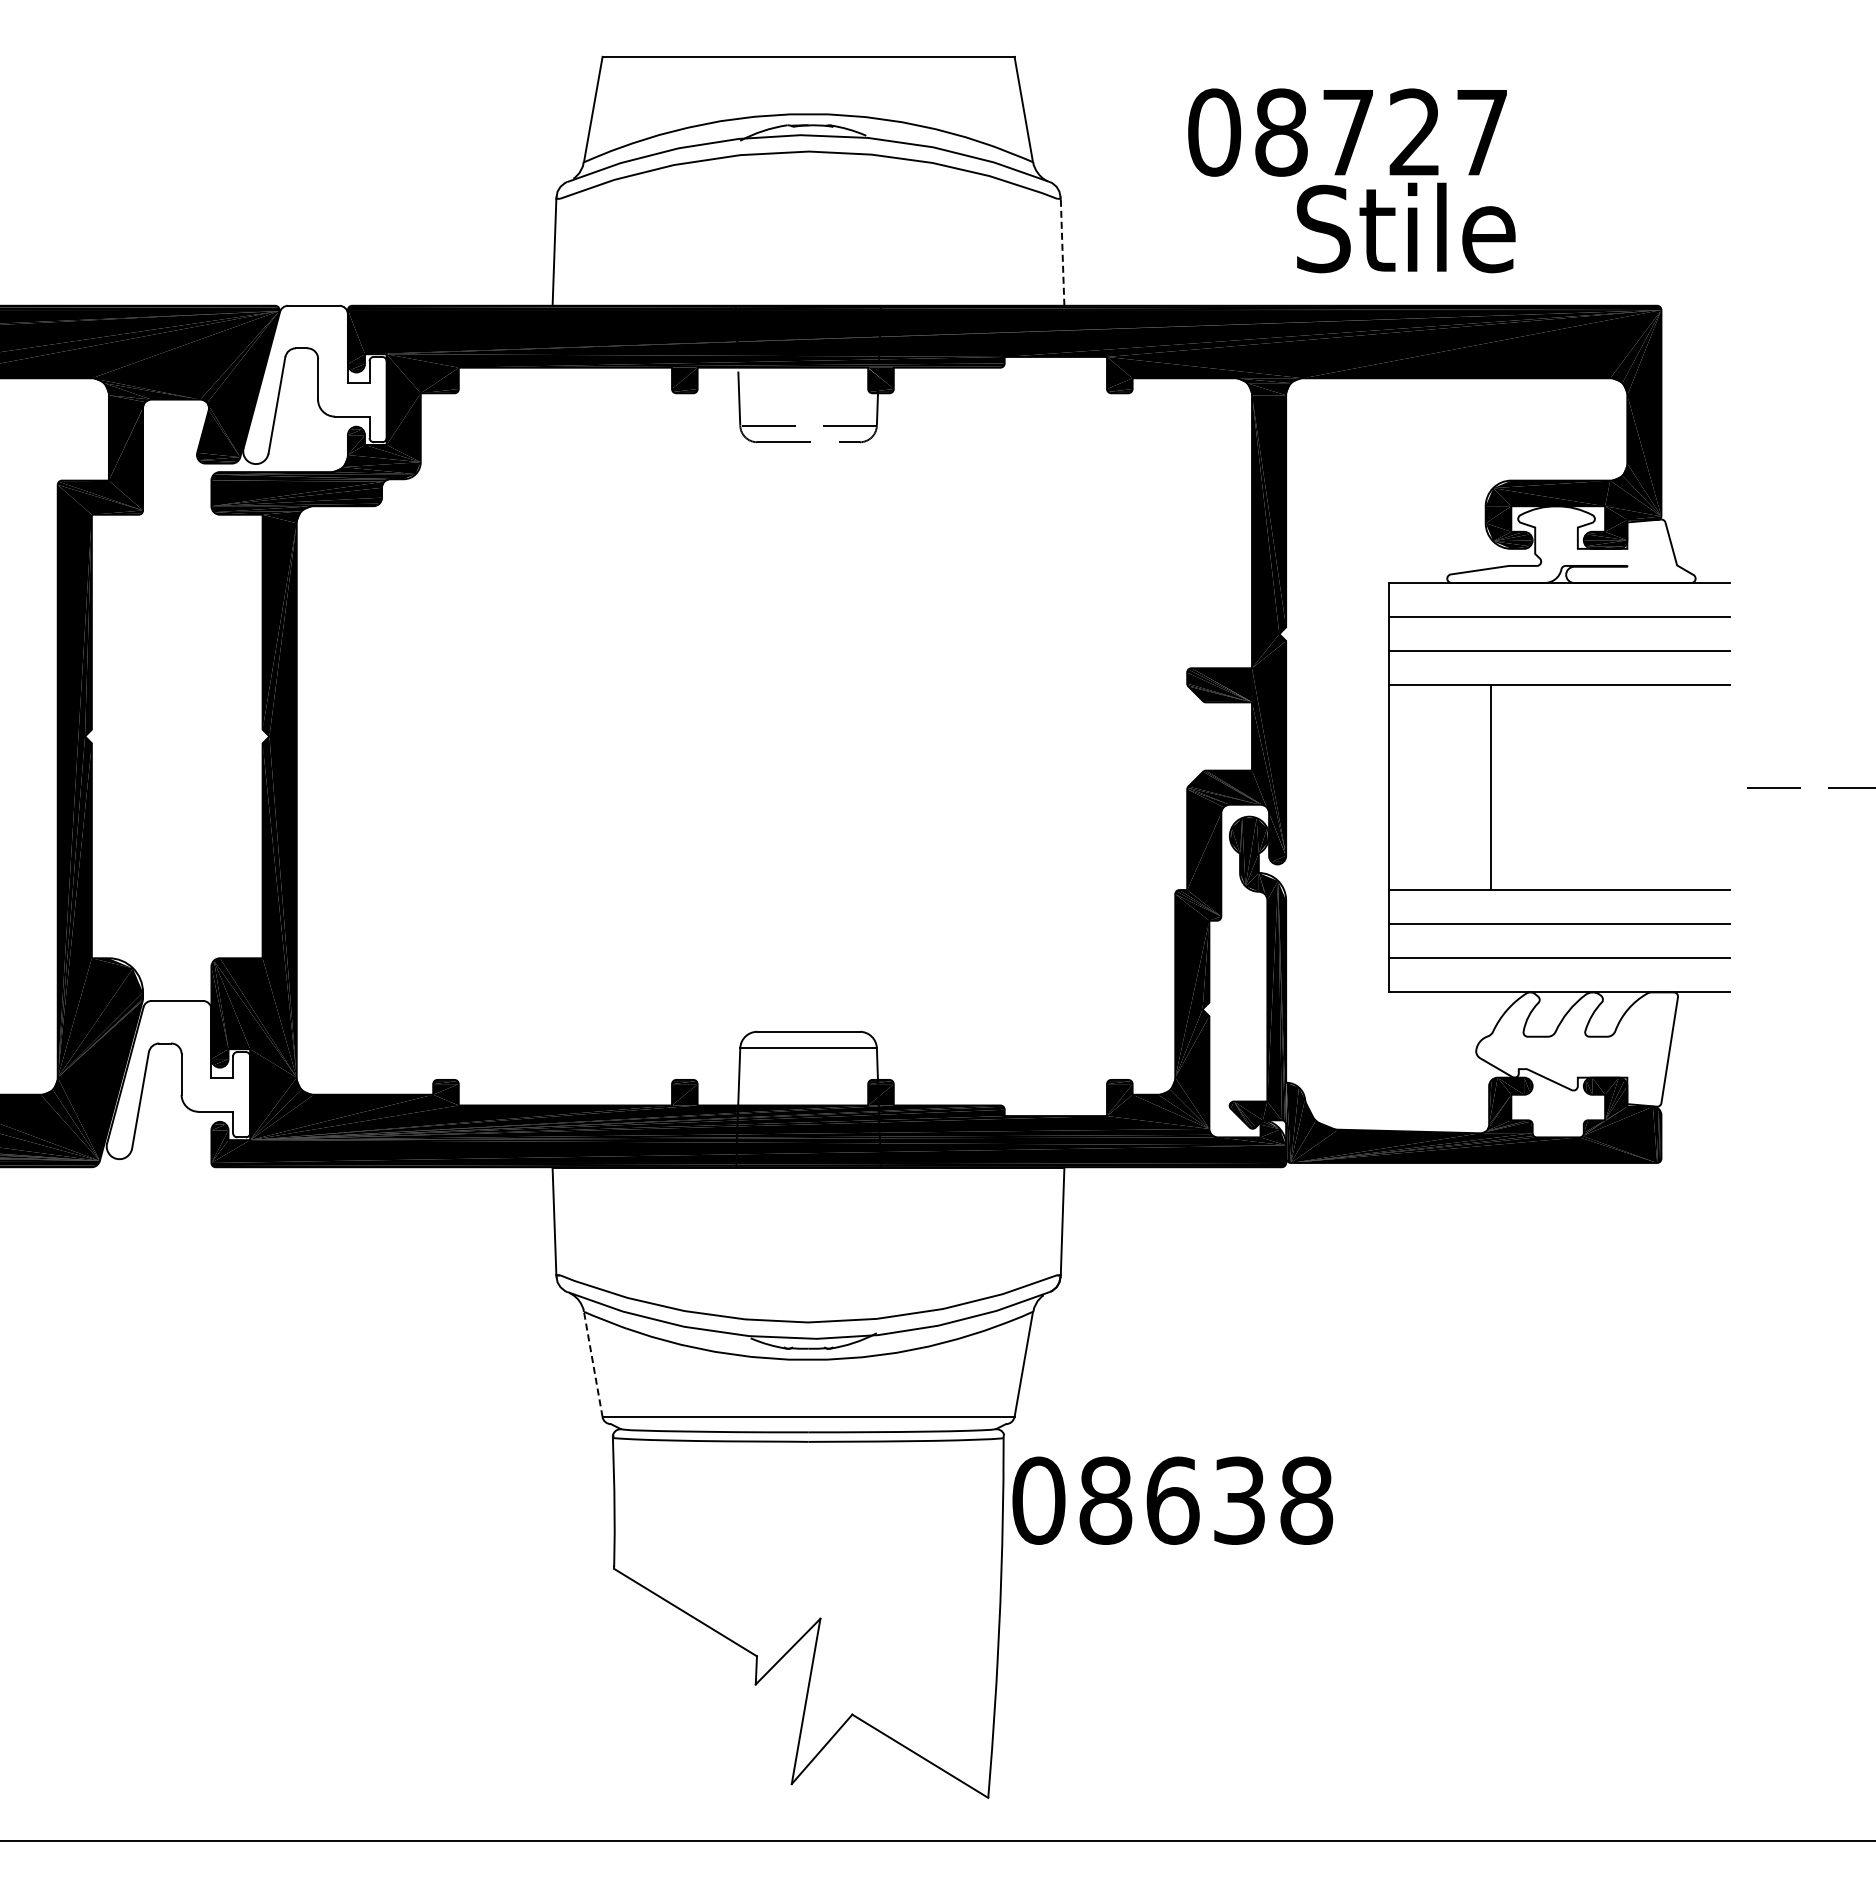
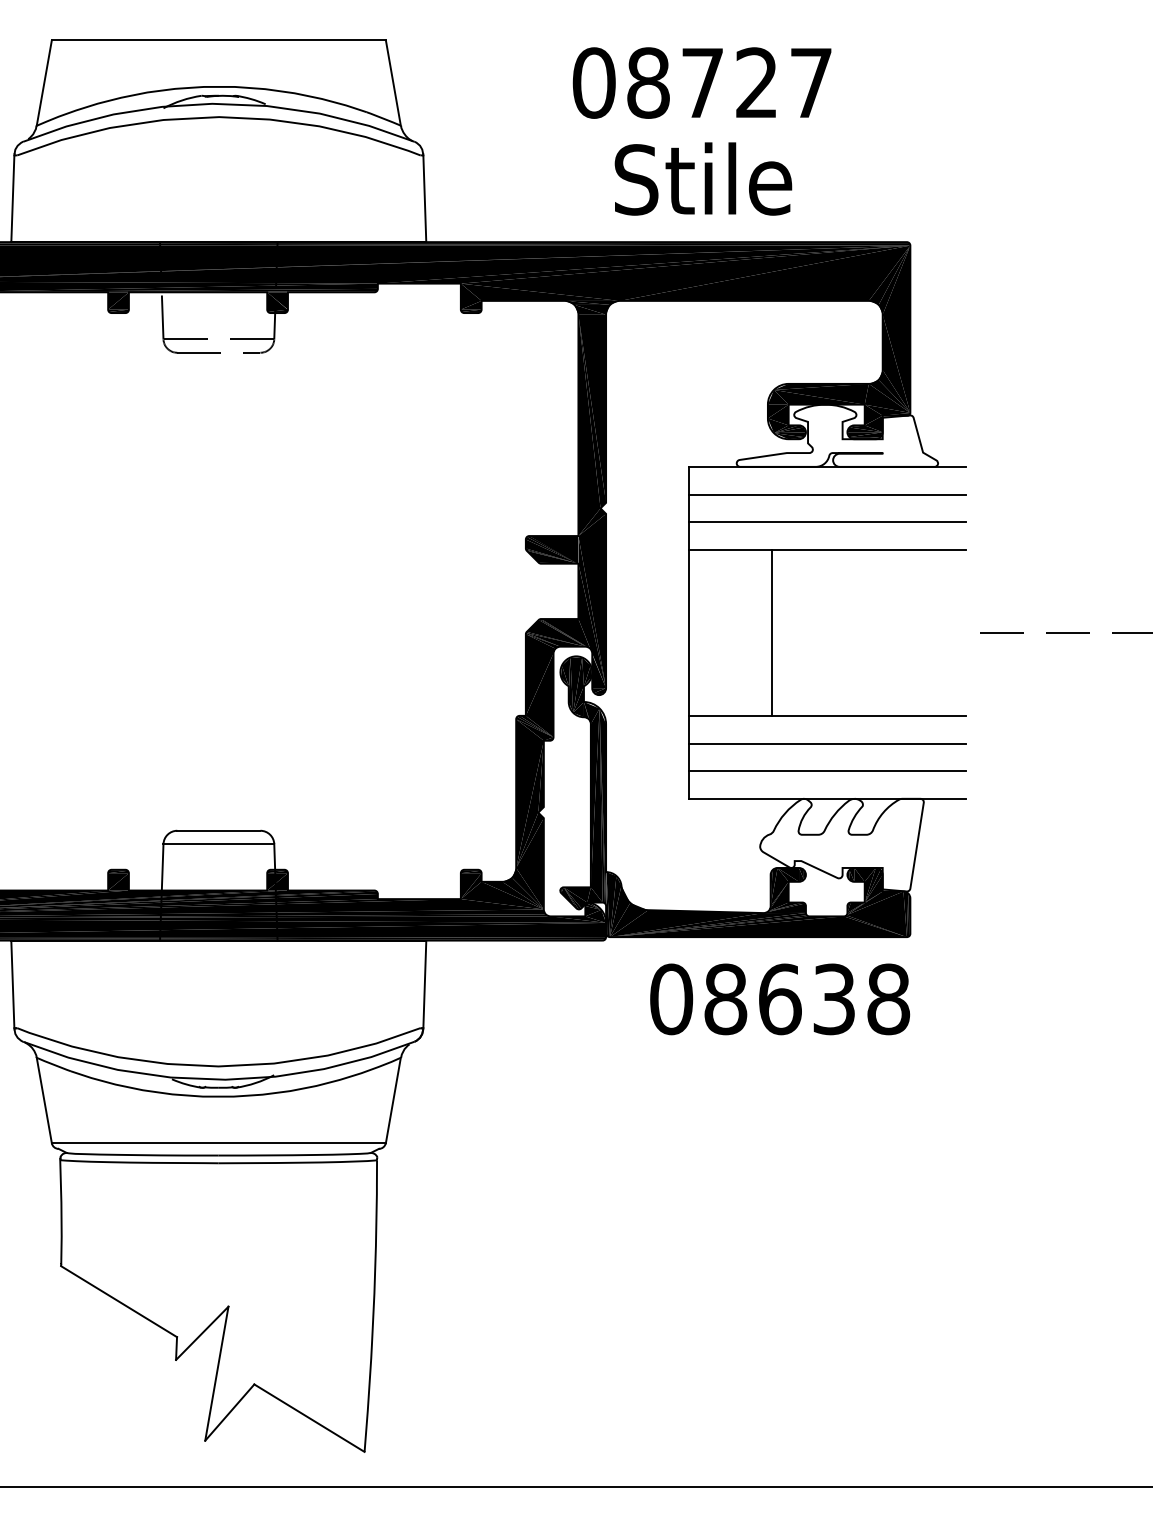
text: (1347, 132) -> (702, 82), moved
line: (1062, 252) -> (424, 198), dashed -> solid
line: (593, 1364) -> (44, 1100), dashed -> solid
text: (1172, 1500) -> (779, 999), moved

